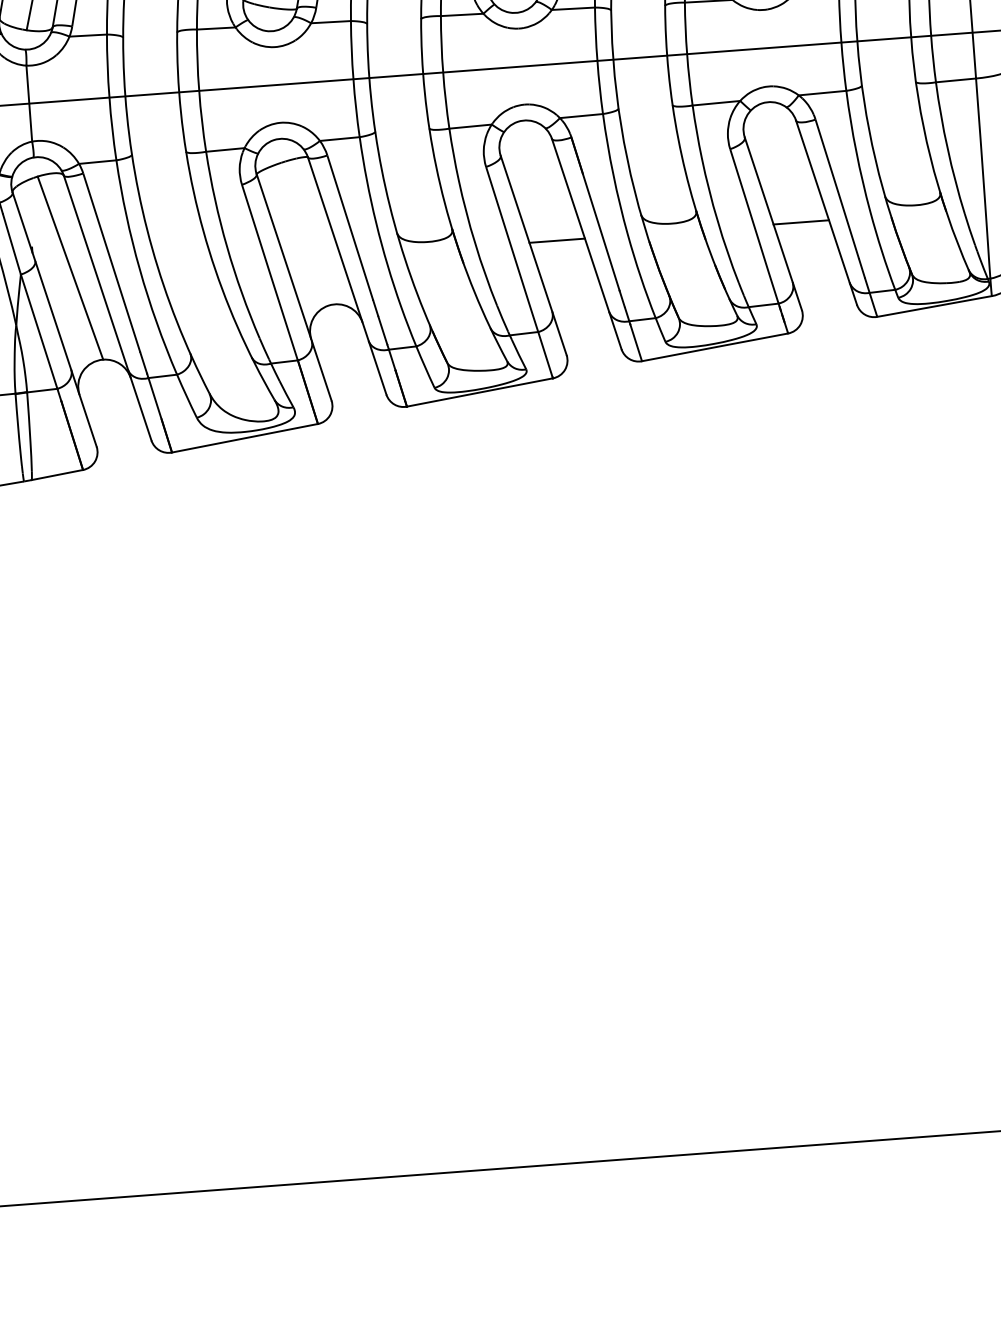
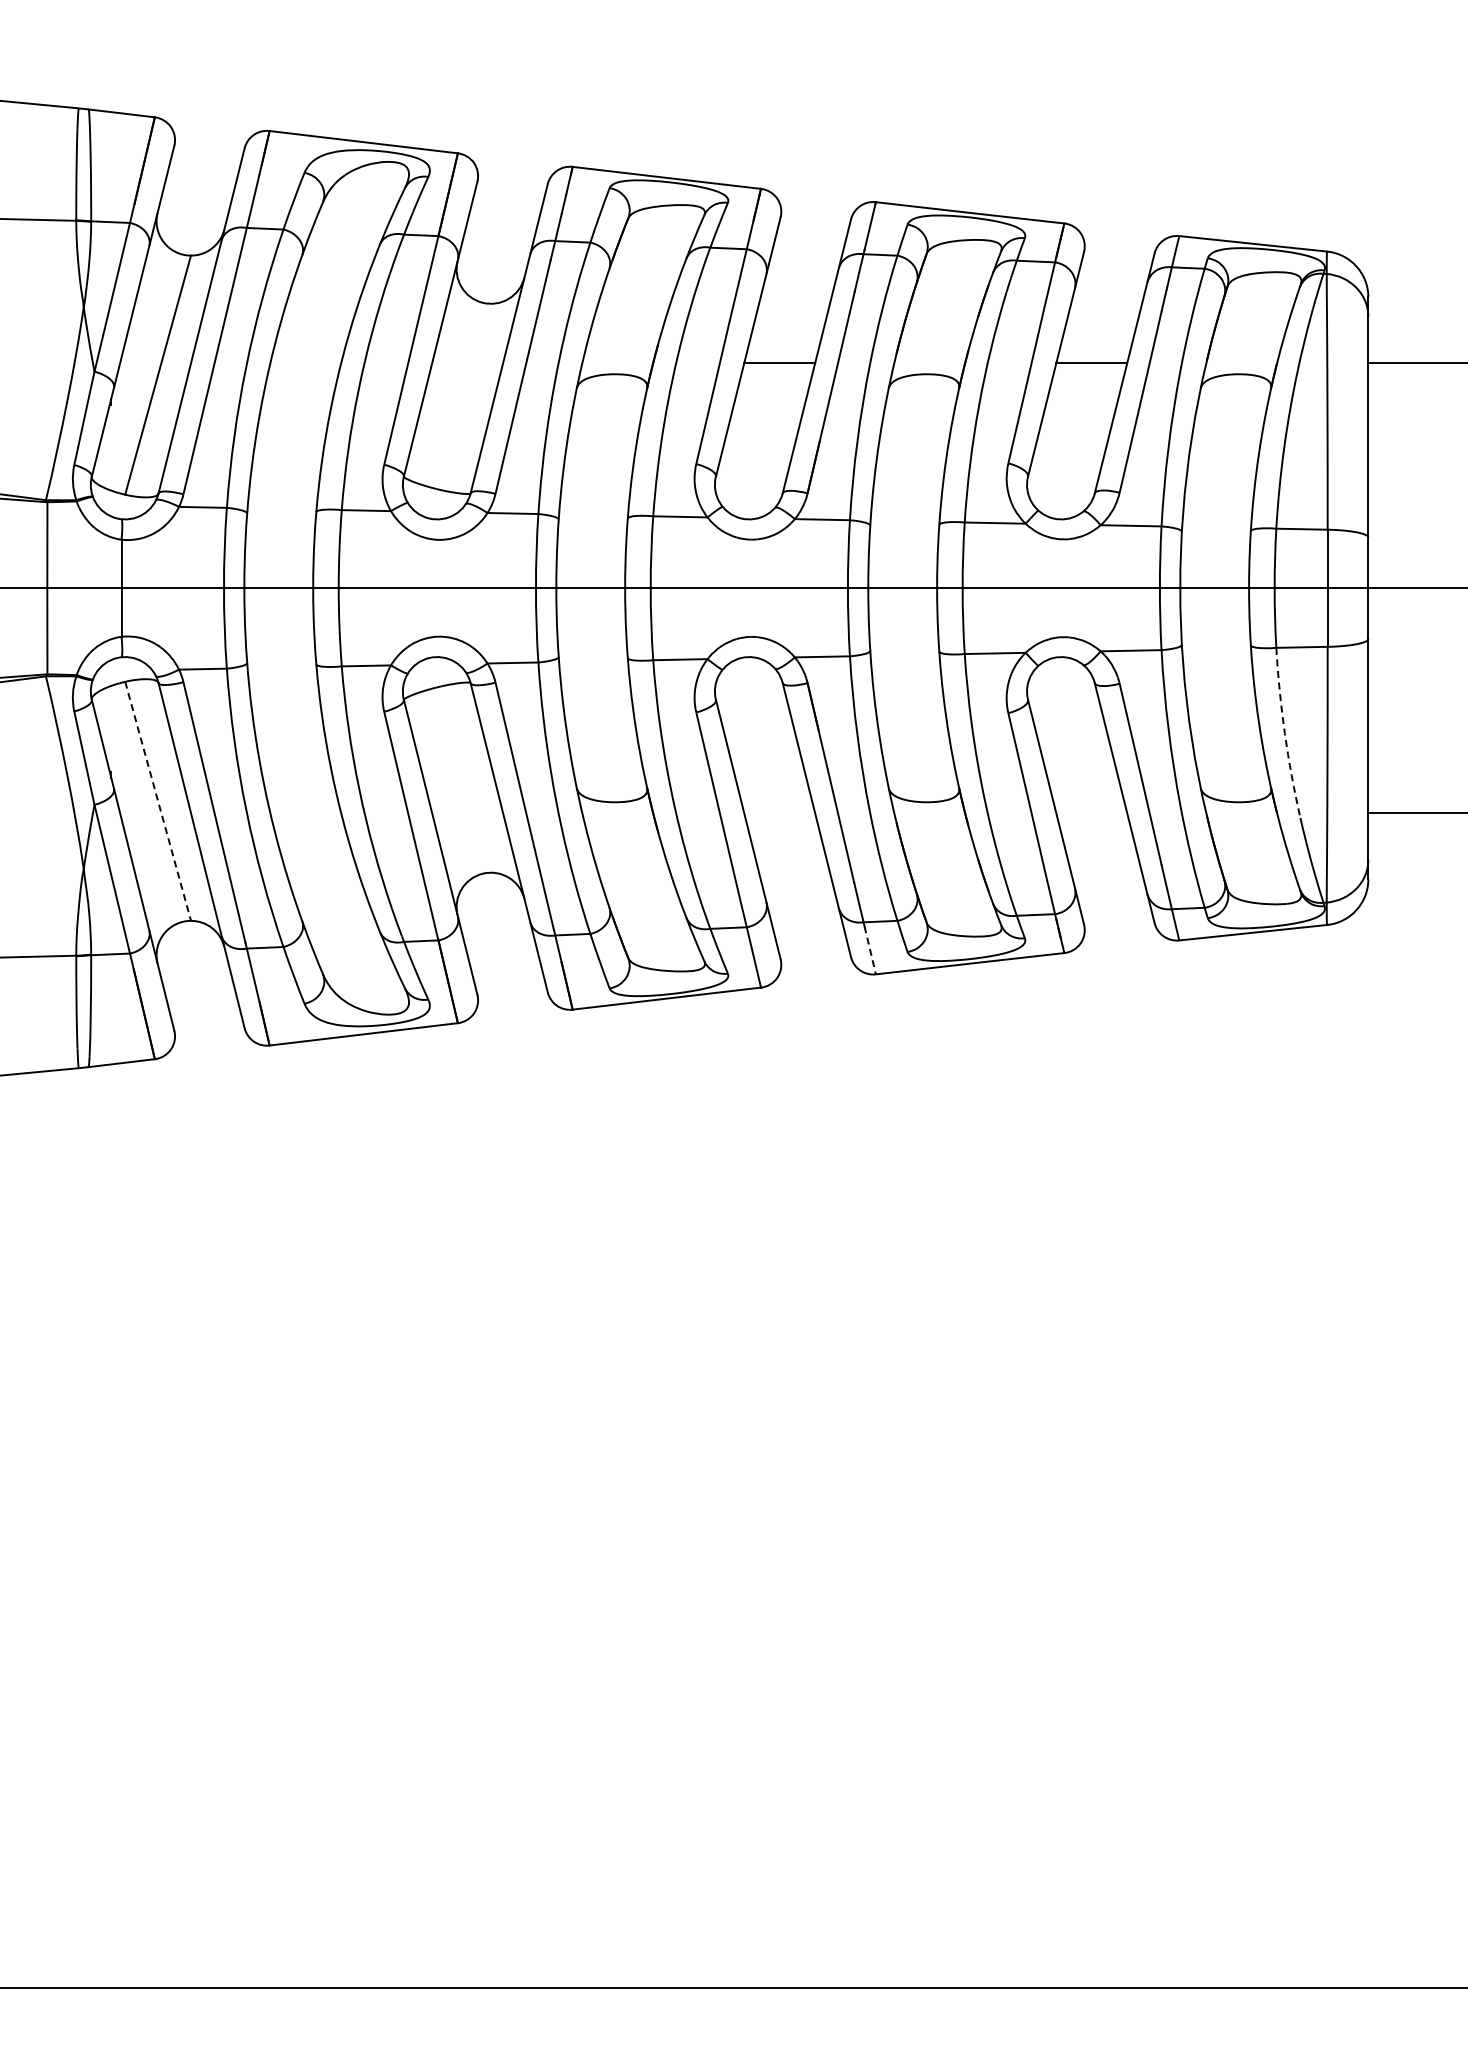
arc: (947, 148) -> (1284, 733), solid -> dashed
line: (801, 222) -> (1091, 813), removed
line: (557, 241) -> (779, 813), removed
line: (70, 268) -> (158, 801), solid -> dashed
line: (636, 342) -> (870, 950), solid -> dashed

